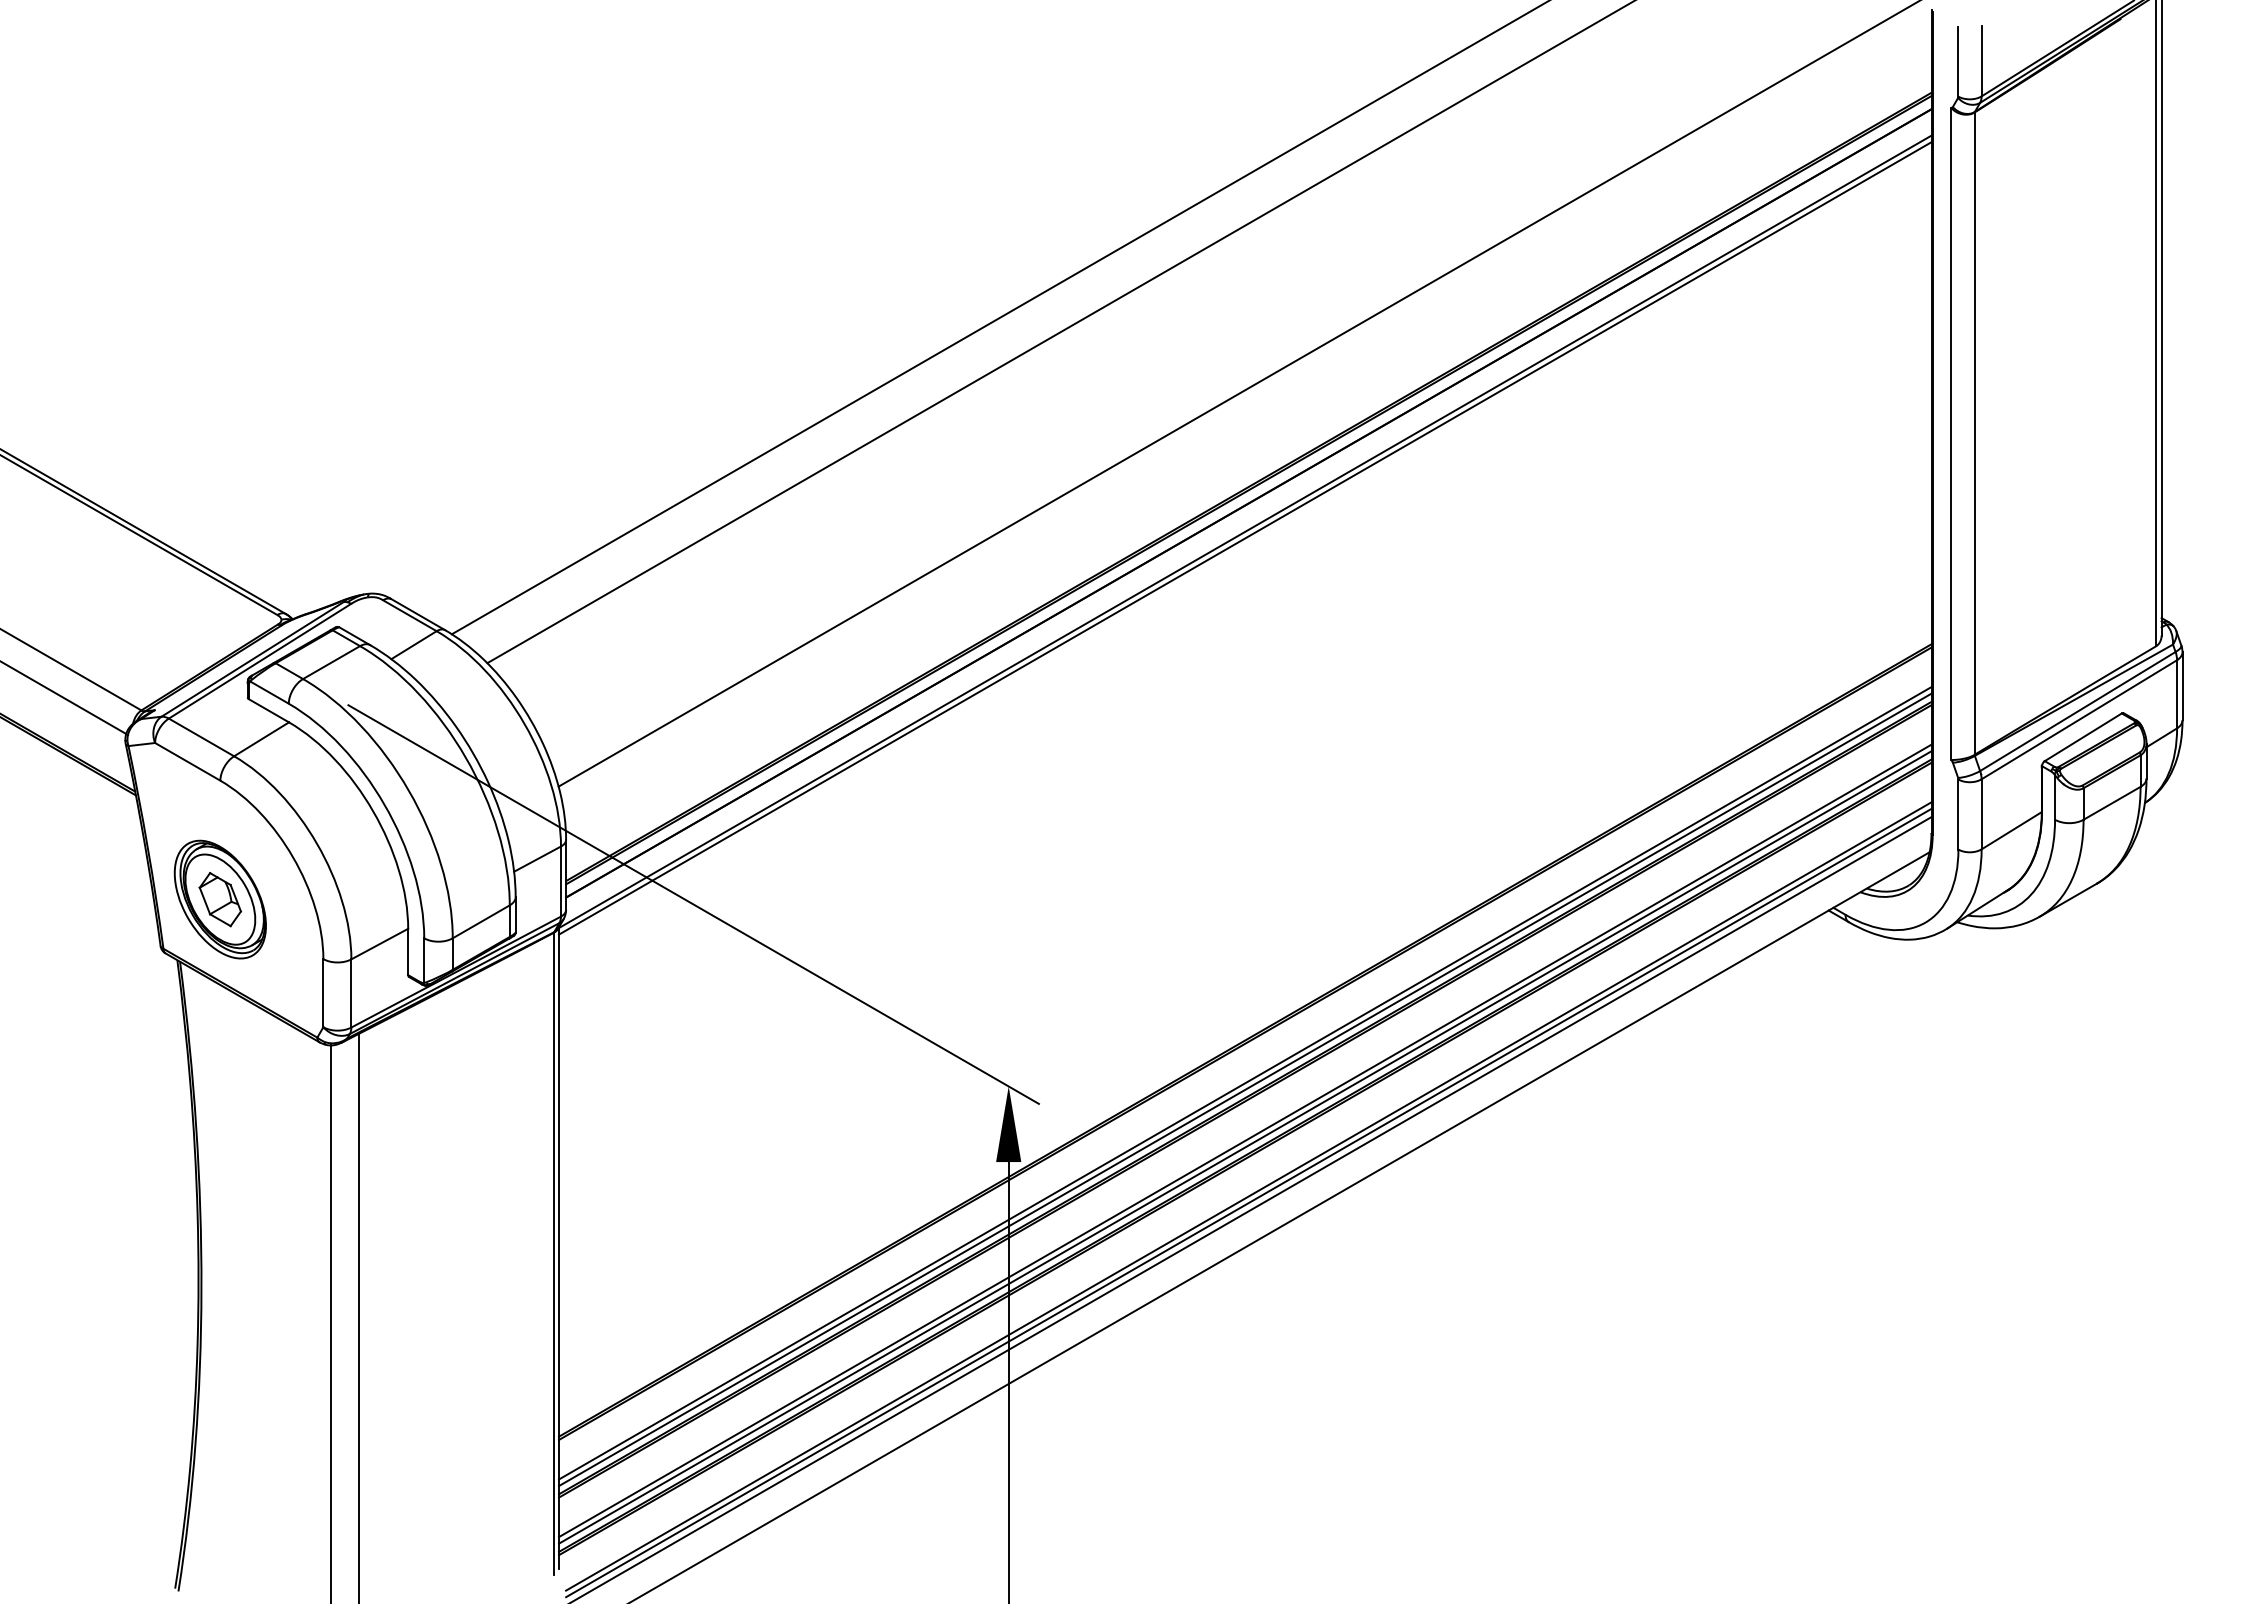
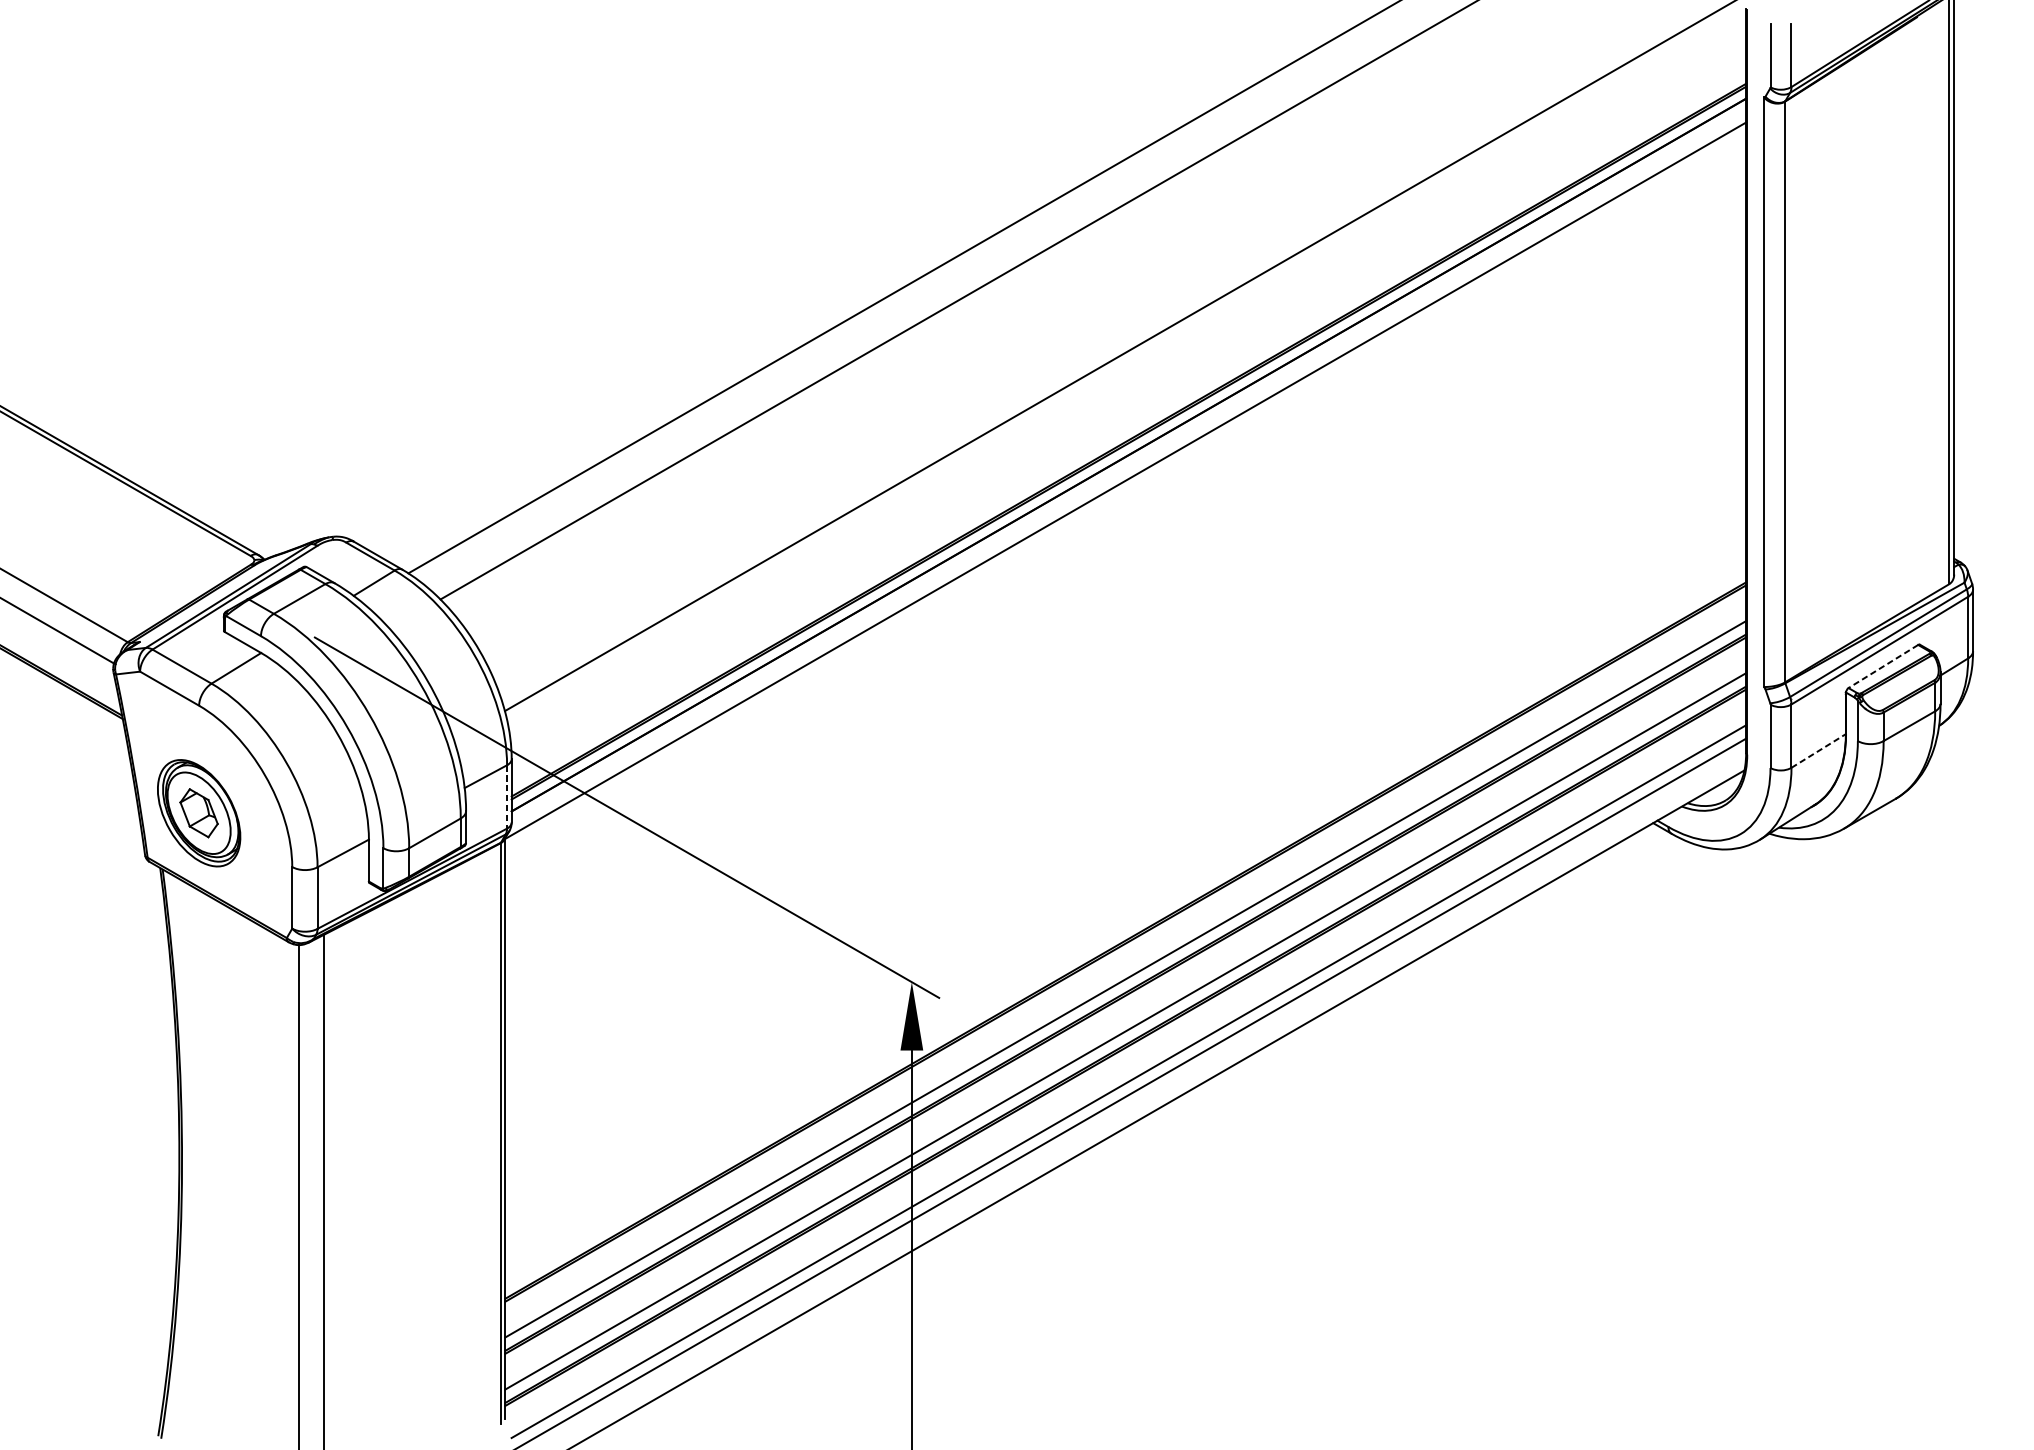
line: (1244, 538) -> (1125, 486), removed
line: (2082, 737) -> (1882, 666), solid -> dashed
line: (2012, 830) -> (1819, 750), solid -> dashed
line: (560, 882) -> (506, 797), solid -> dashed
line: (1244, 1089) -> (1125, 984), removed
line: (1244, 1147) -> (1125, 1037), removed
line: (1248, 1202) -> (1128, 1087), removed

